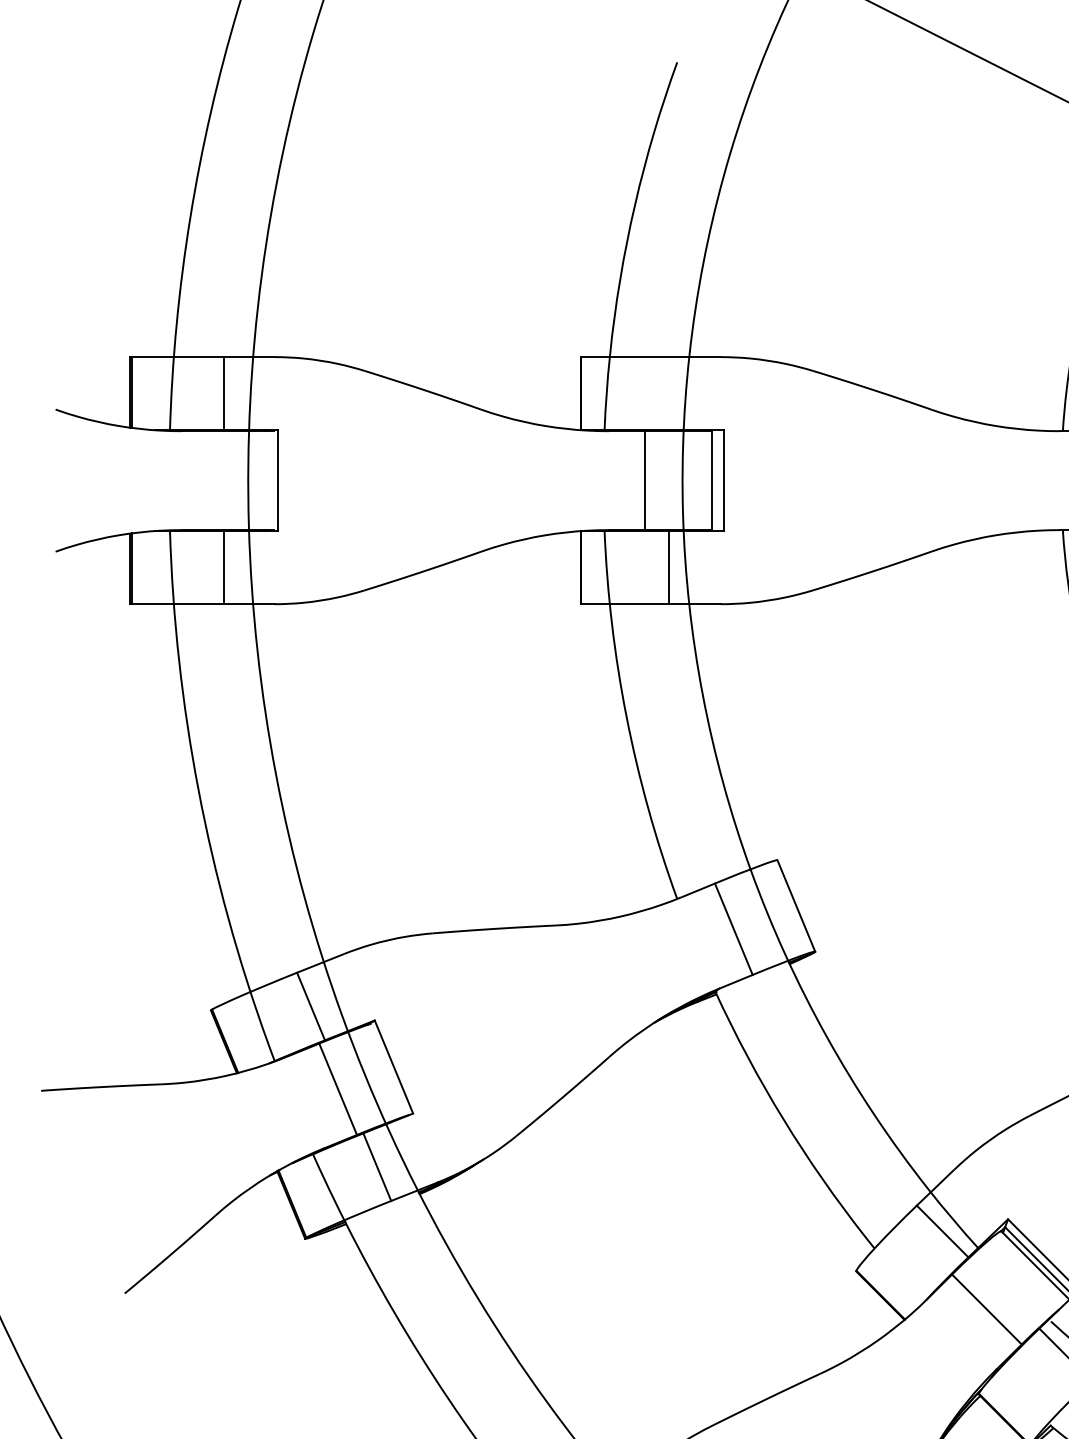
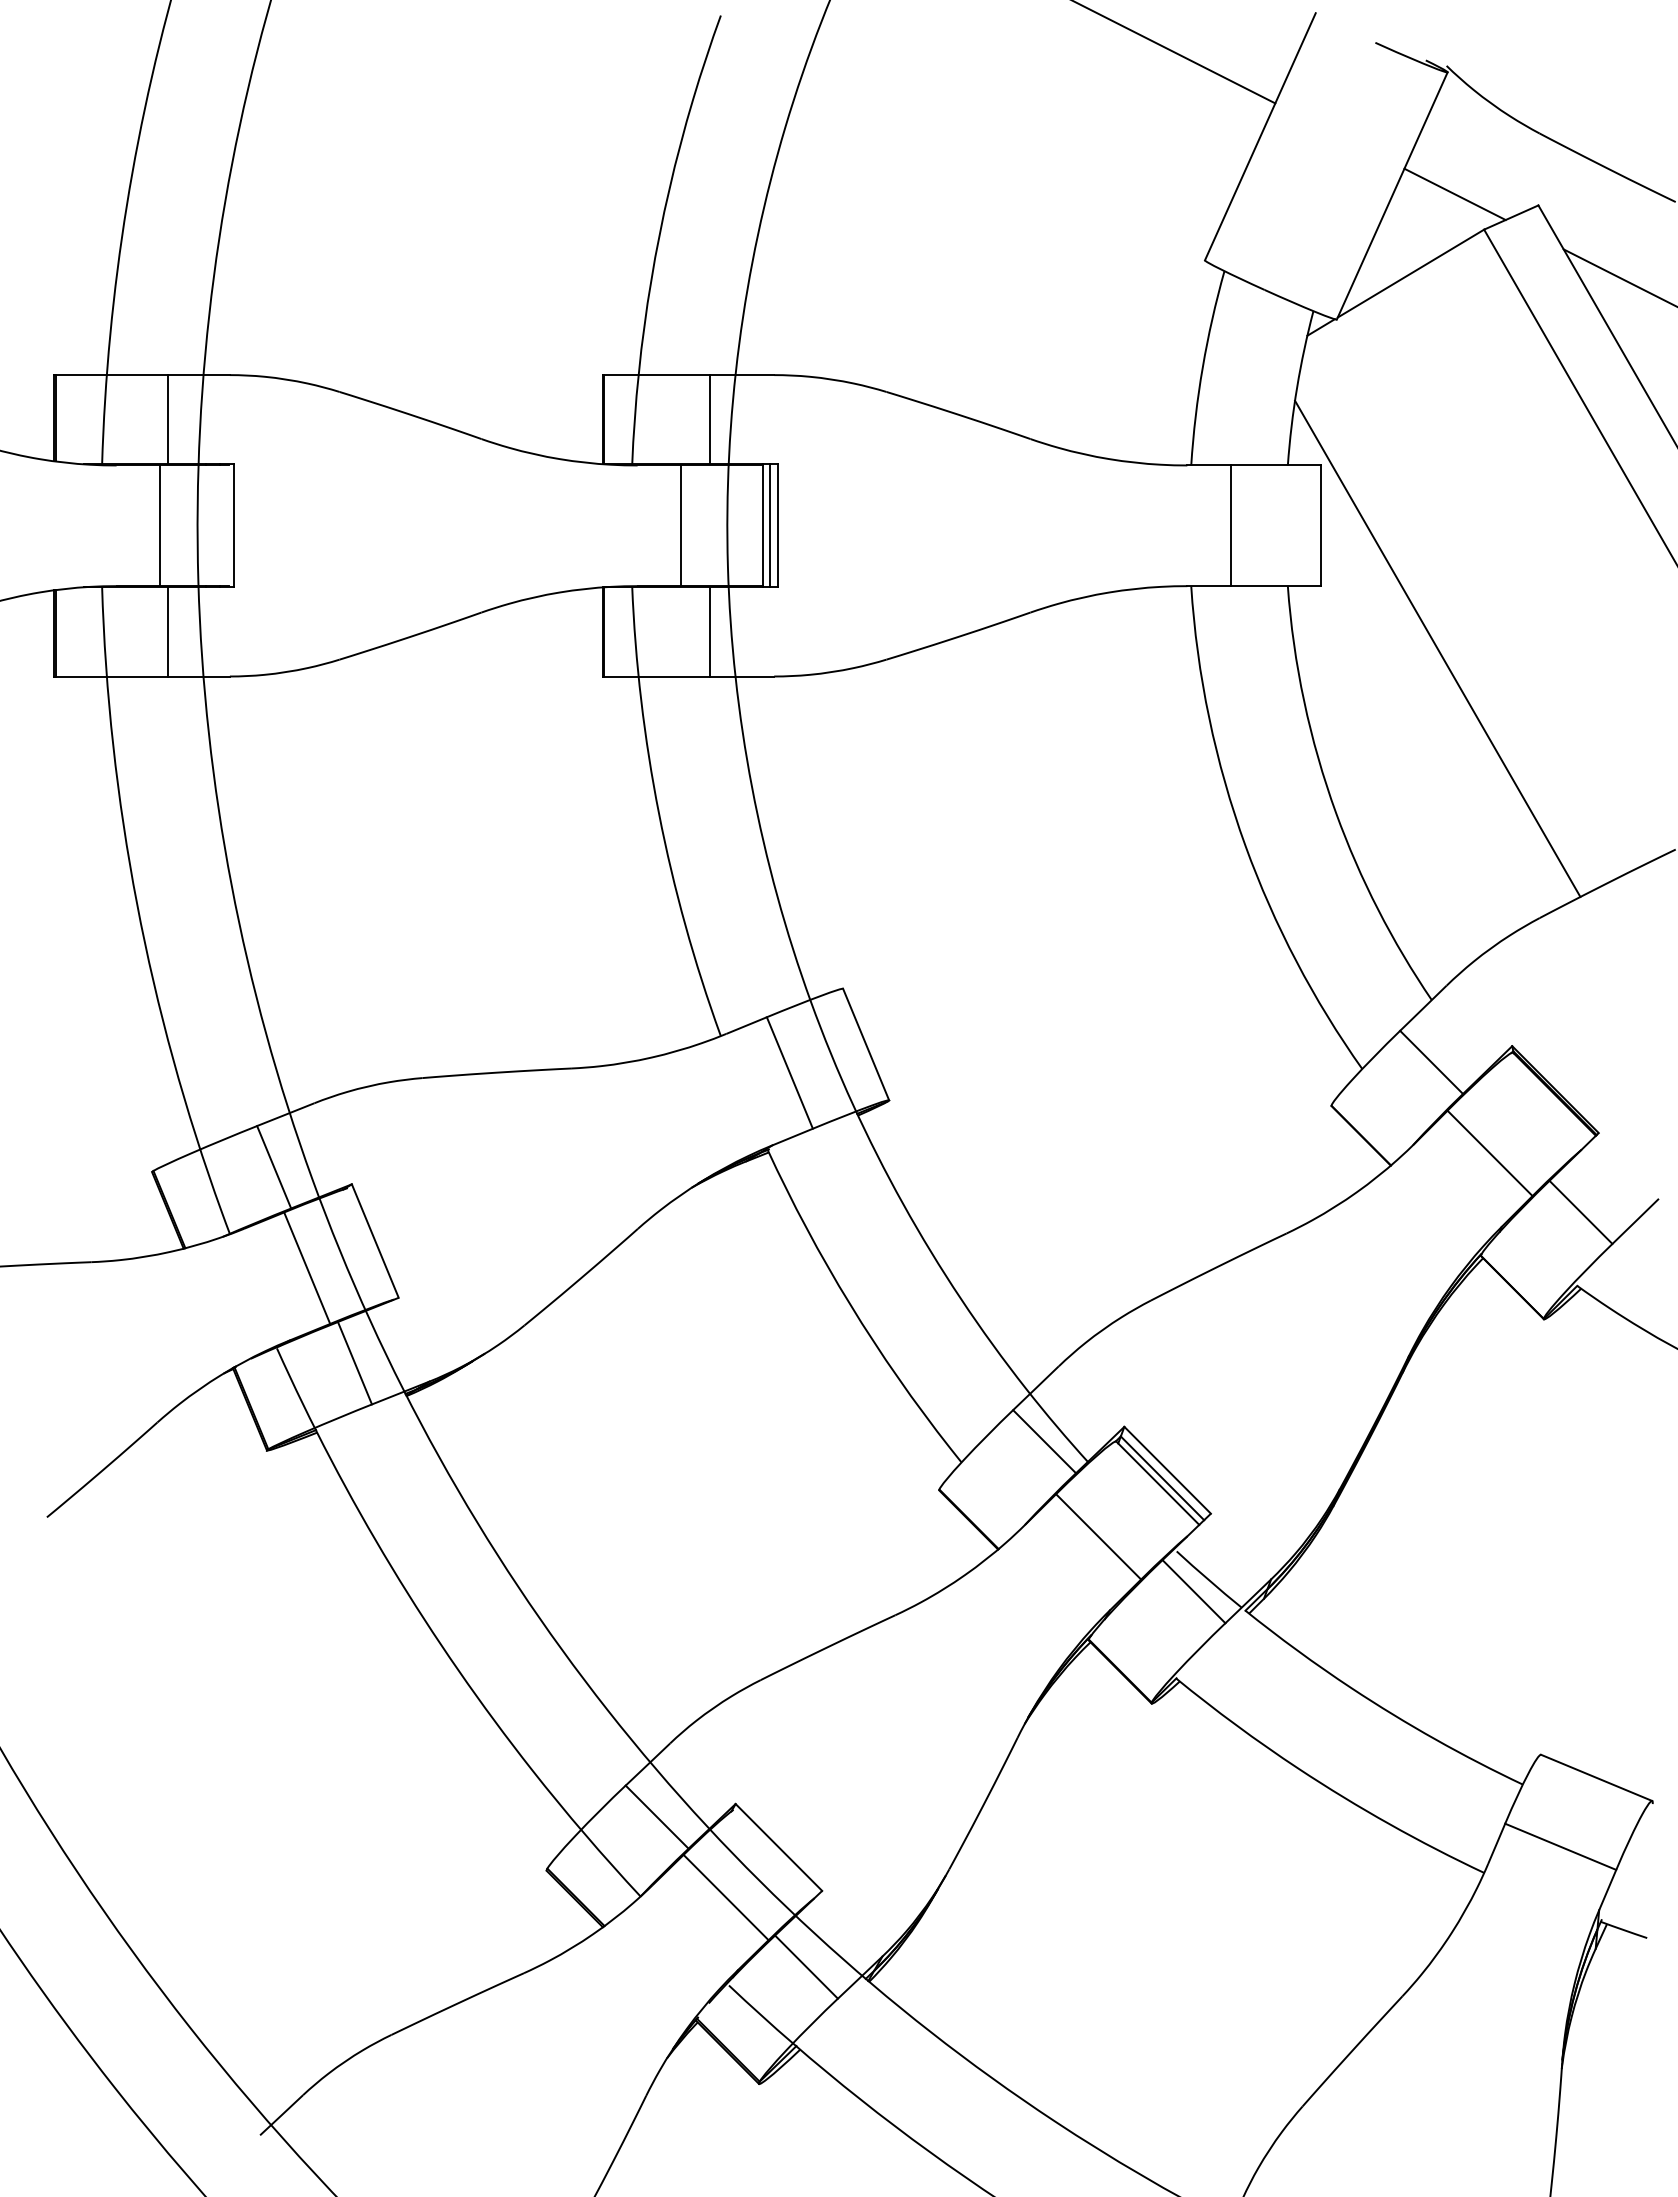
line: (668, 393) -> (710, 419), added
line: (217, 480) -> (160, 525), added
line: (717, 480) -> (770, 525), added

